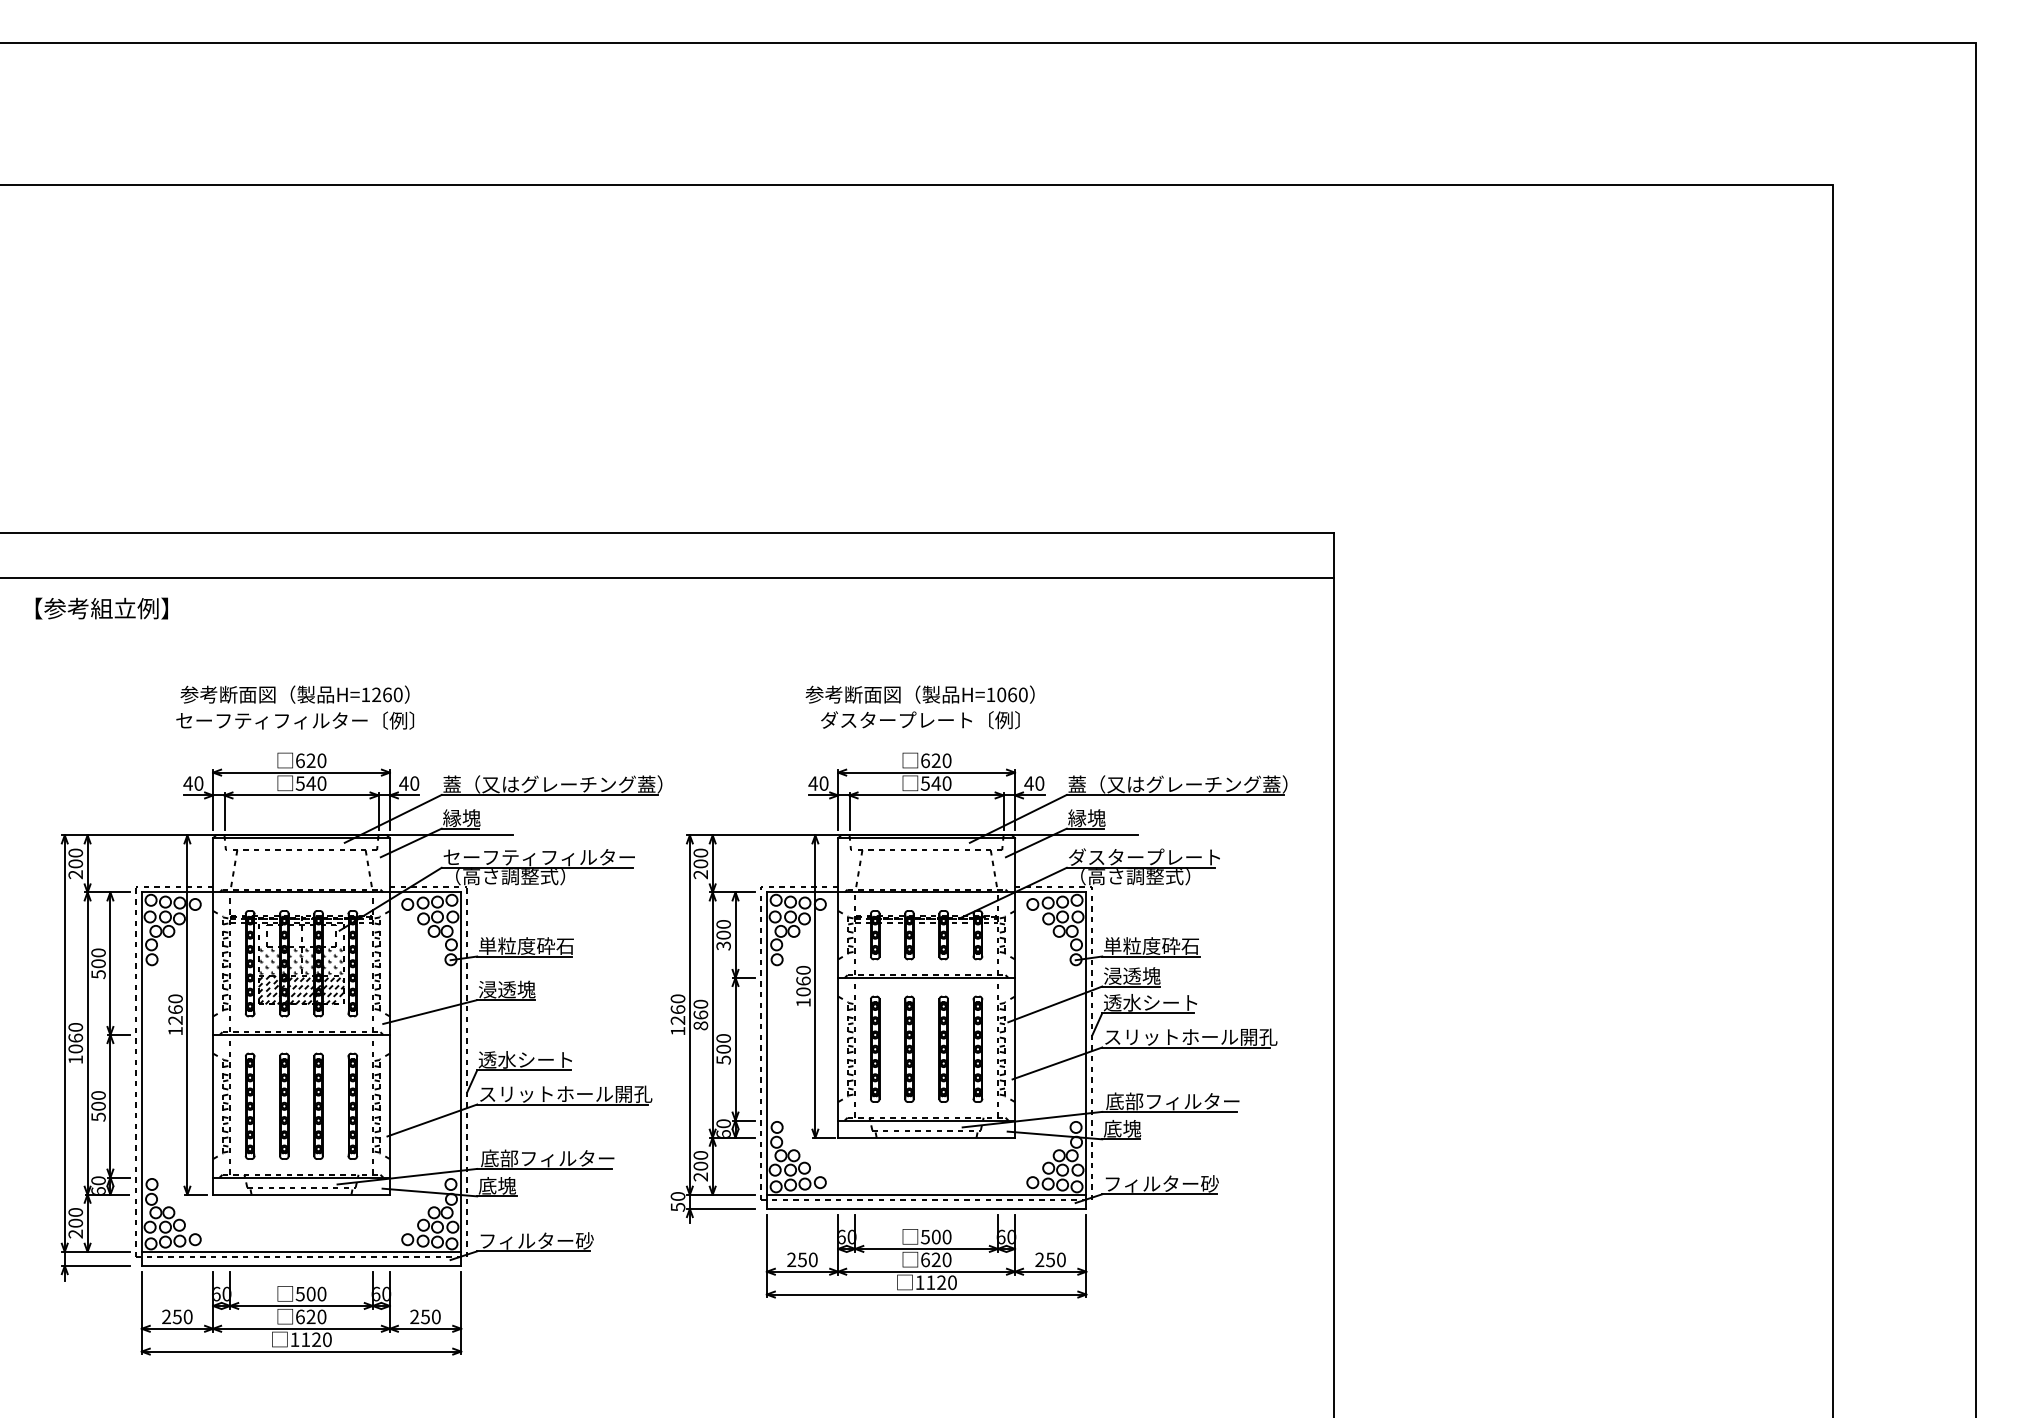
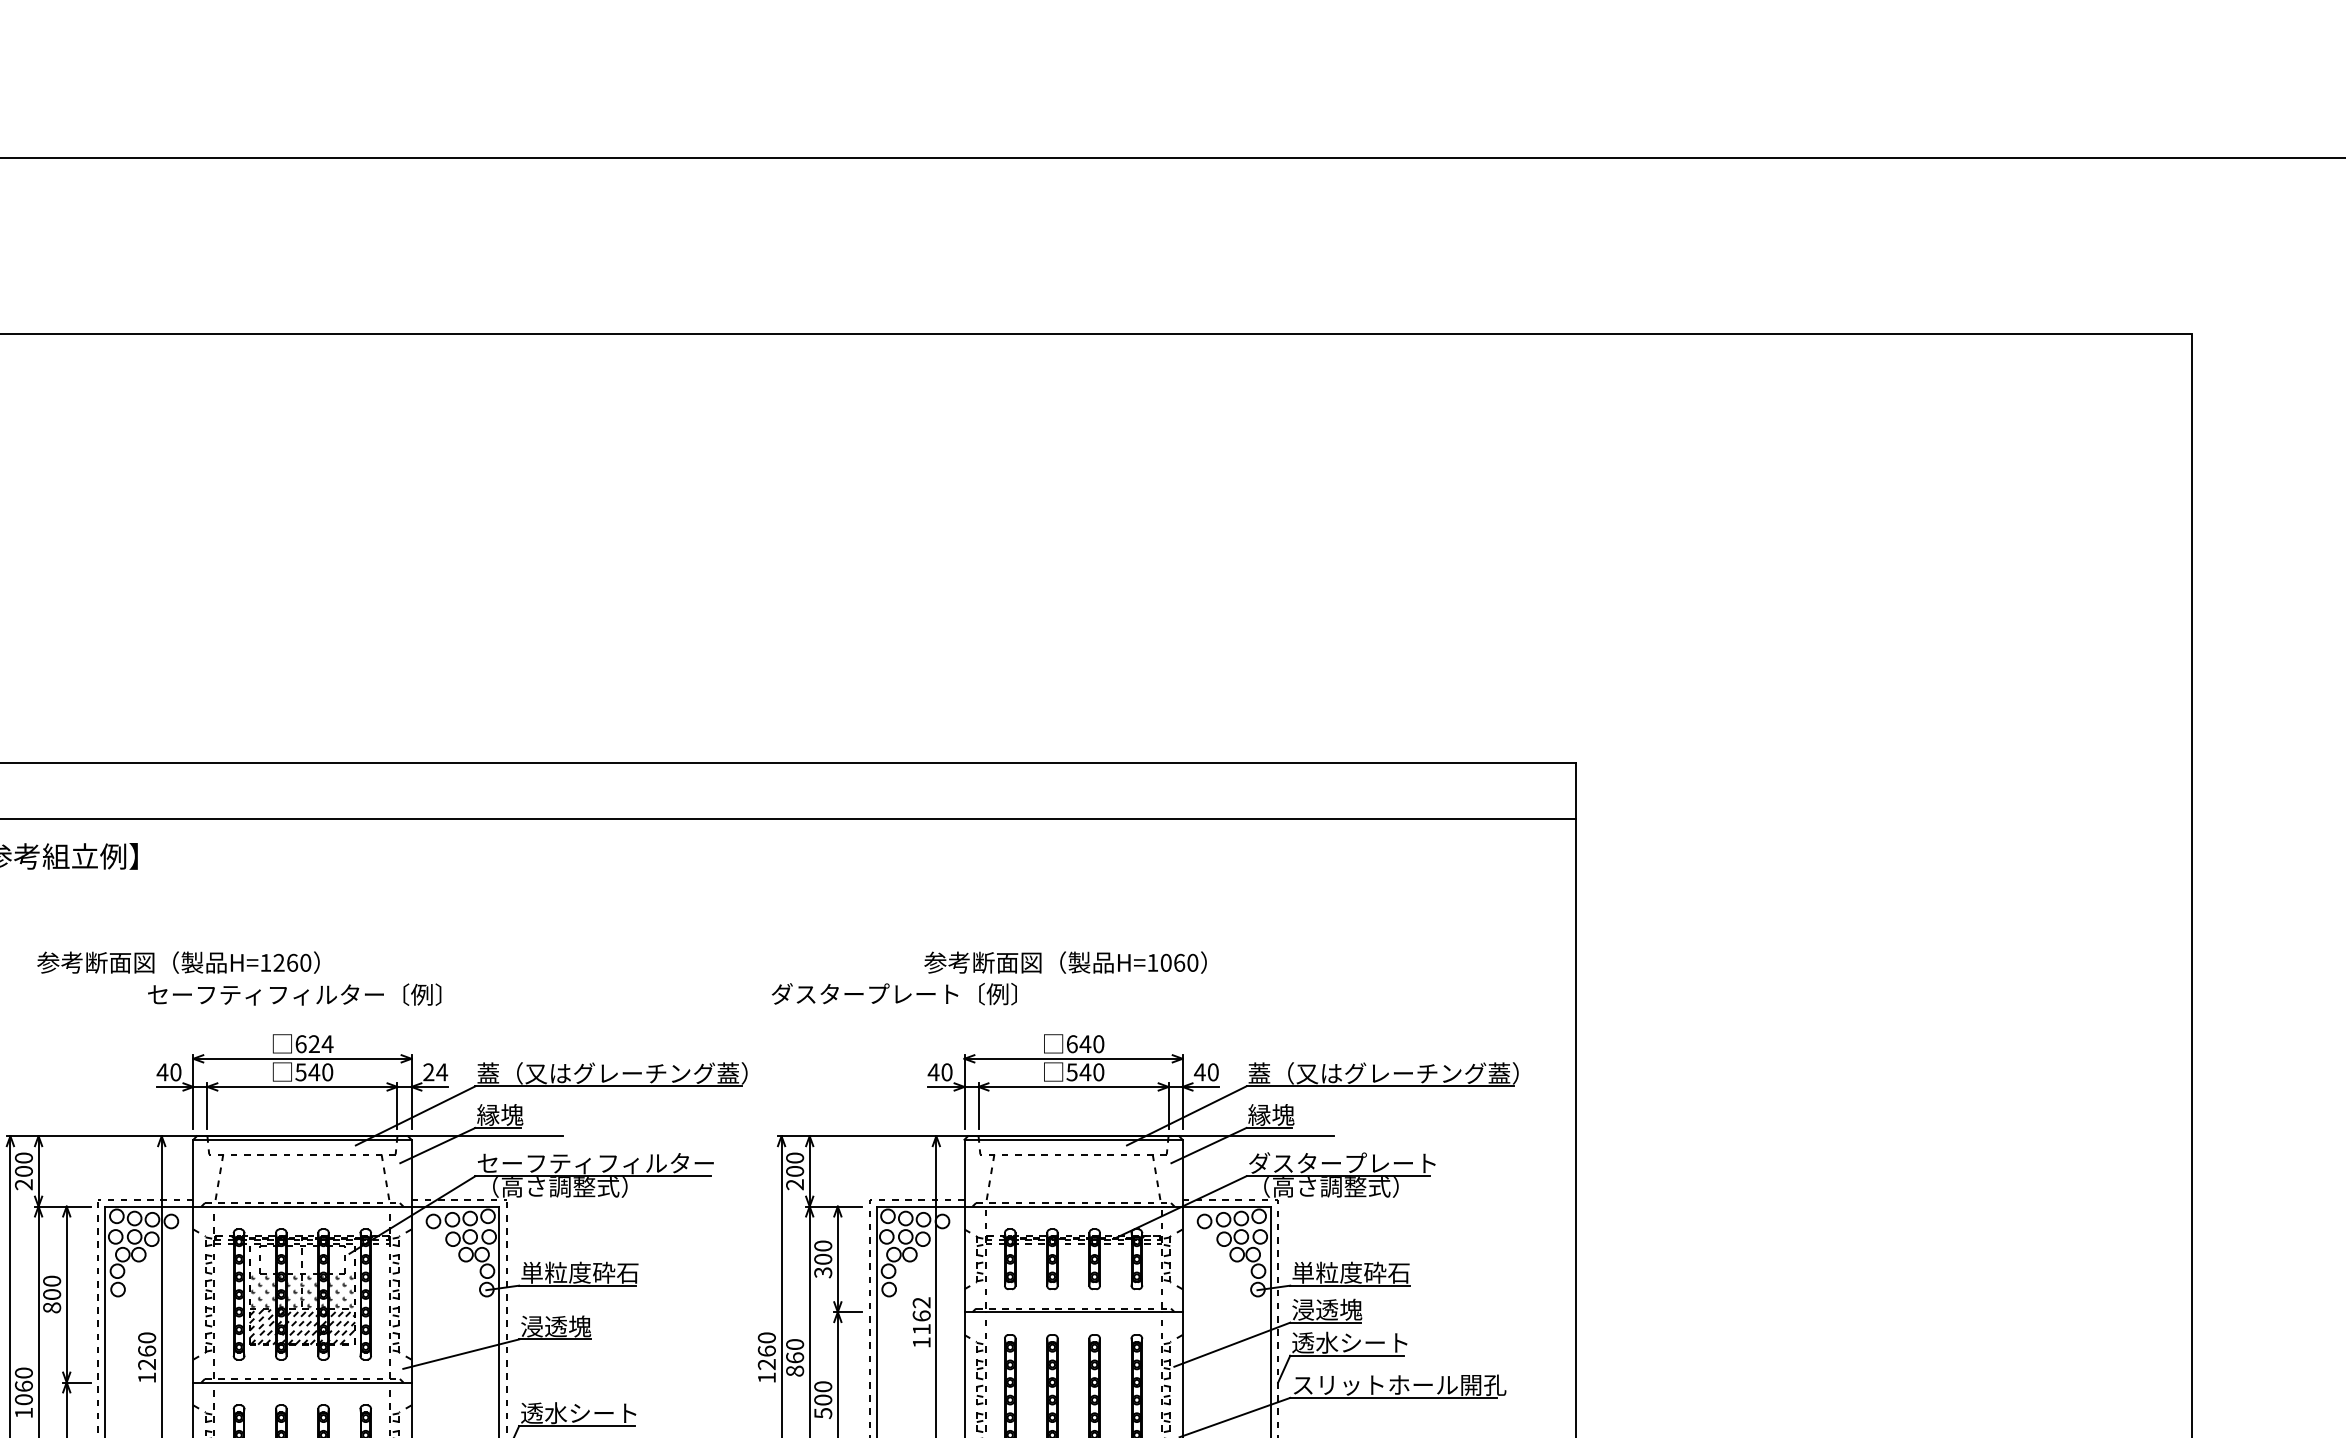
text: (294, 694) -> (177, 962), moved
text: (920, 720) -> (894, 994), moved
text: (321, 760) -> (327, 1043), 620 -> 624
text: (936, 760) -> (1085, 1043), 620 -> 640
text: (409, 783) -> (435, 1072), 40 -> 24
text: (98, 974) -> (52, 1307), 500 -> 800
text: (803, 981) -> (921, 1316), 1060 -> 1162

